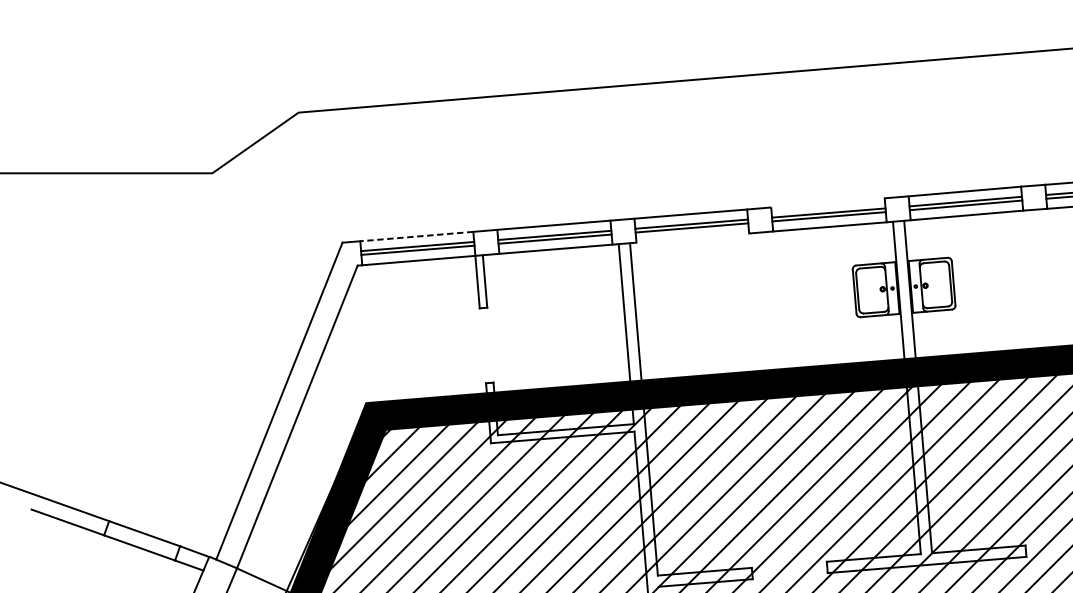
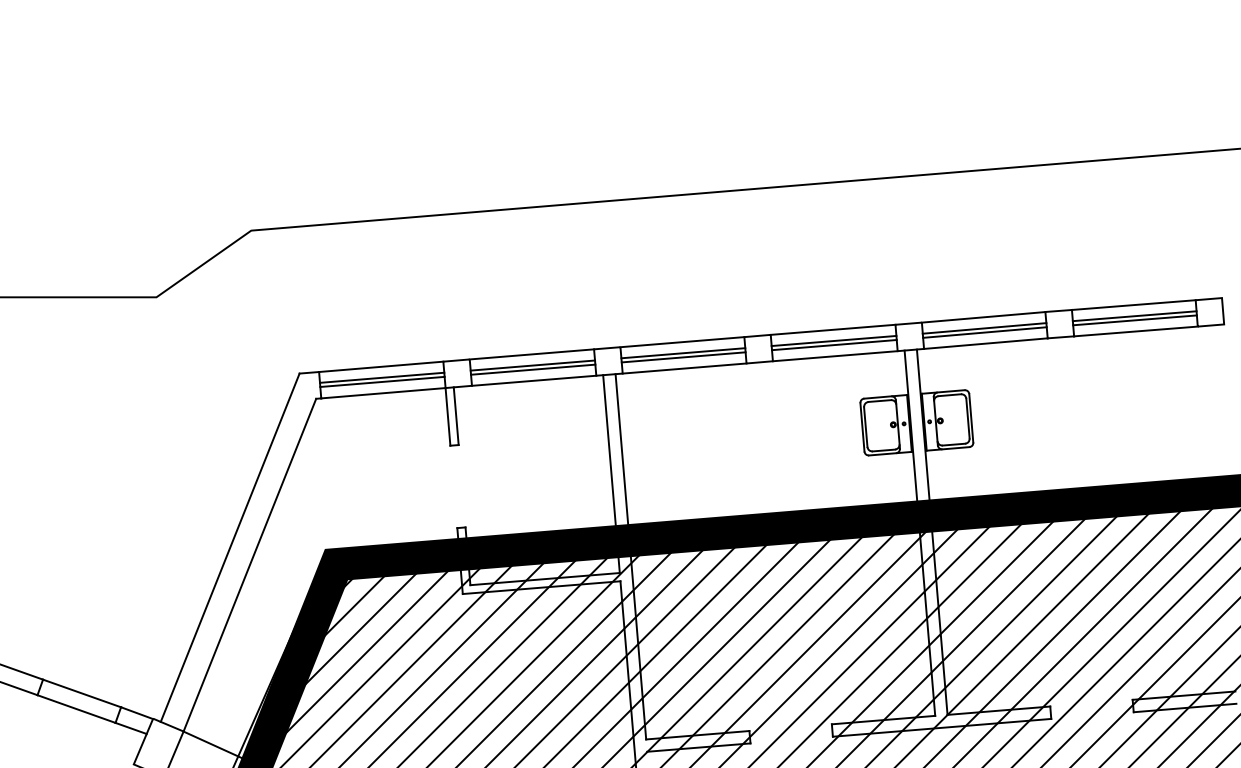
line: (827, 202) -> (832, 329), added
line: (416, 236) -> (380, 366), dashed -> solid
line: (692, 238) -> (684, 368), added

